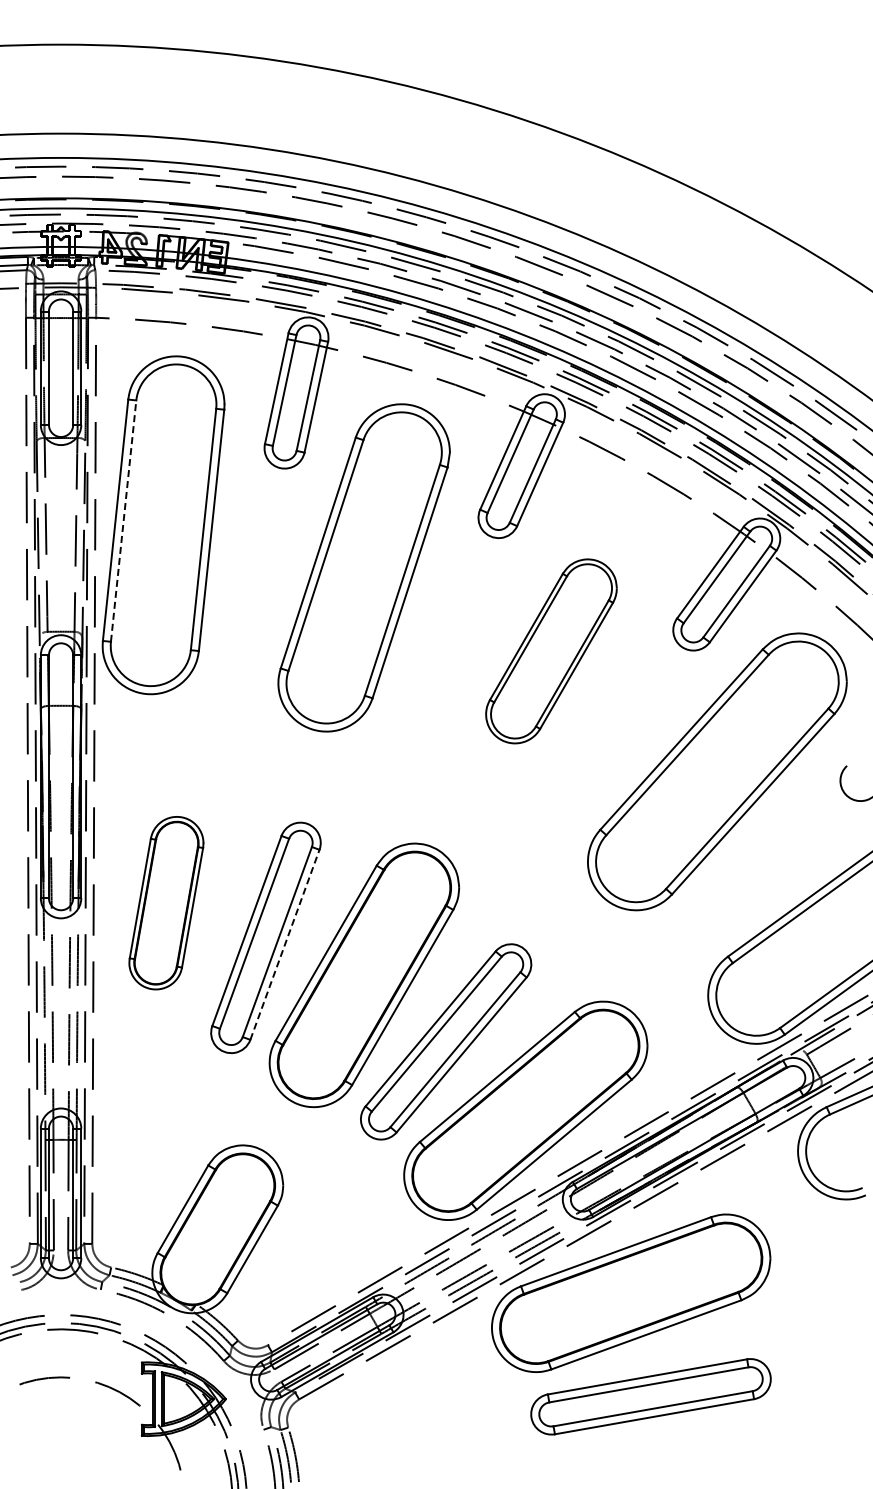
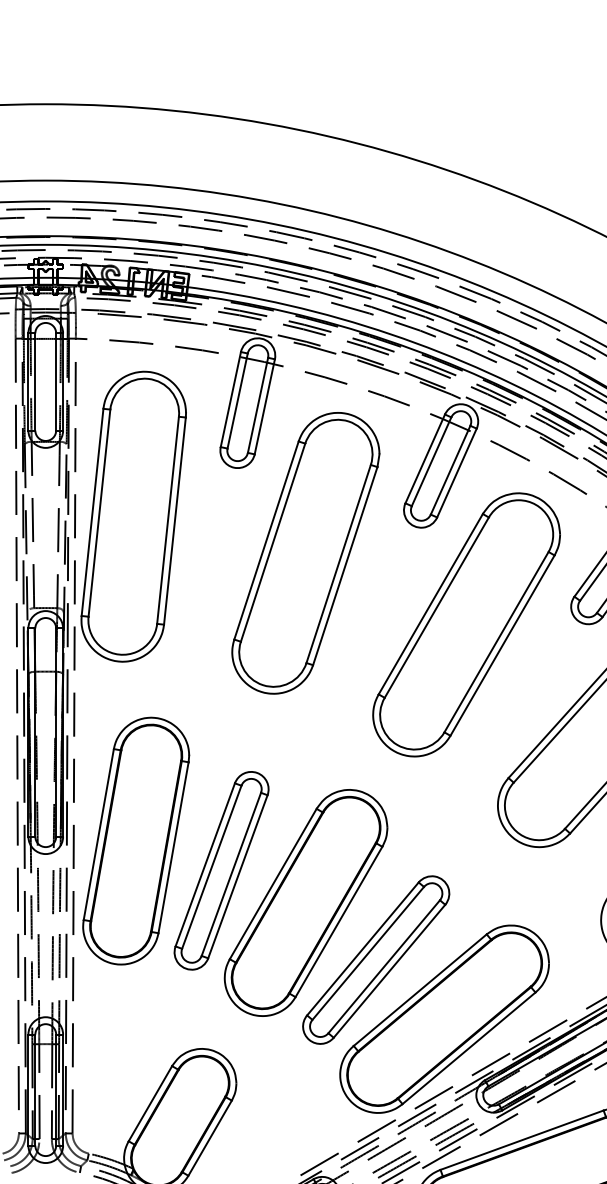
line: (123, 520) -> (99, 512), dashed -> solid
part: (551, 651) -> (466, 625), size x1.67
part: (166, 902) -> (136, 840), size x1.67
line: (285, 944) -> (238, 876), dashed -> solid

